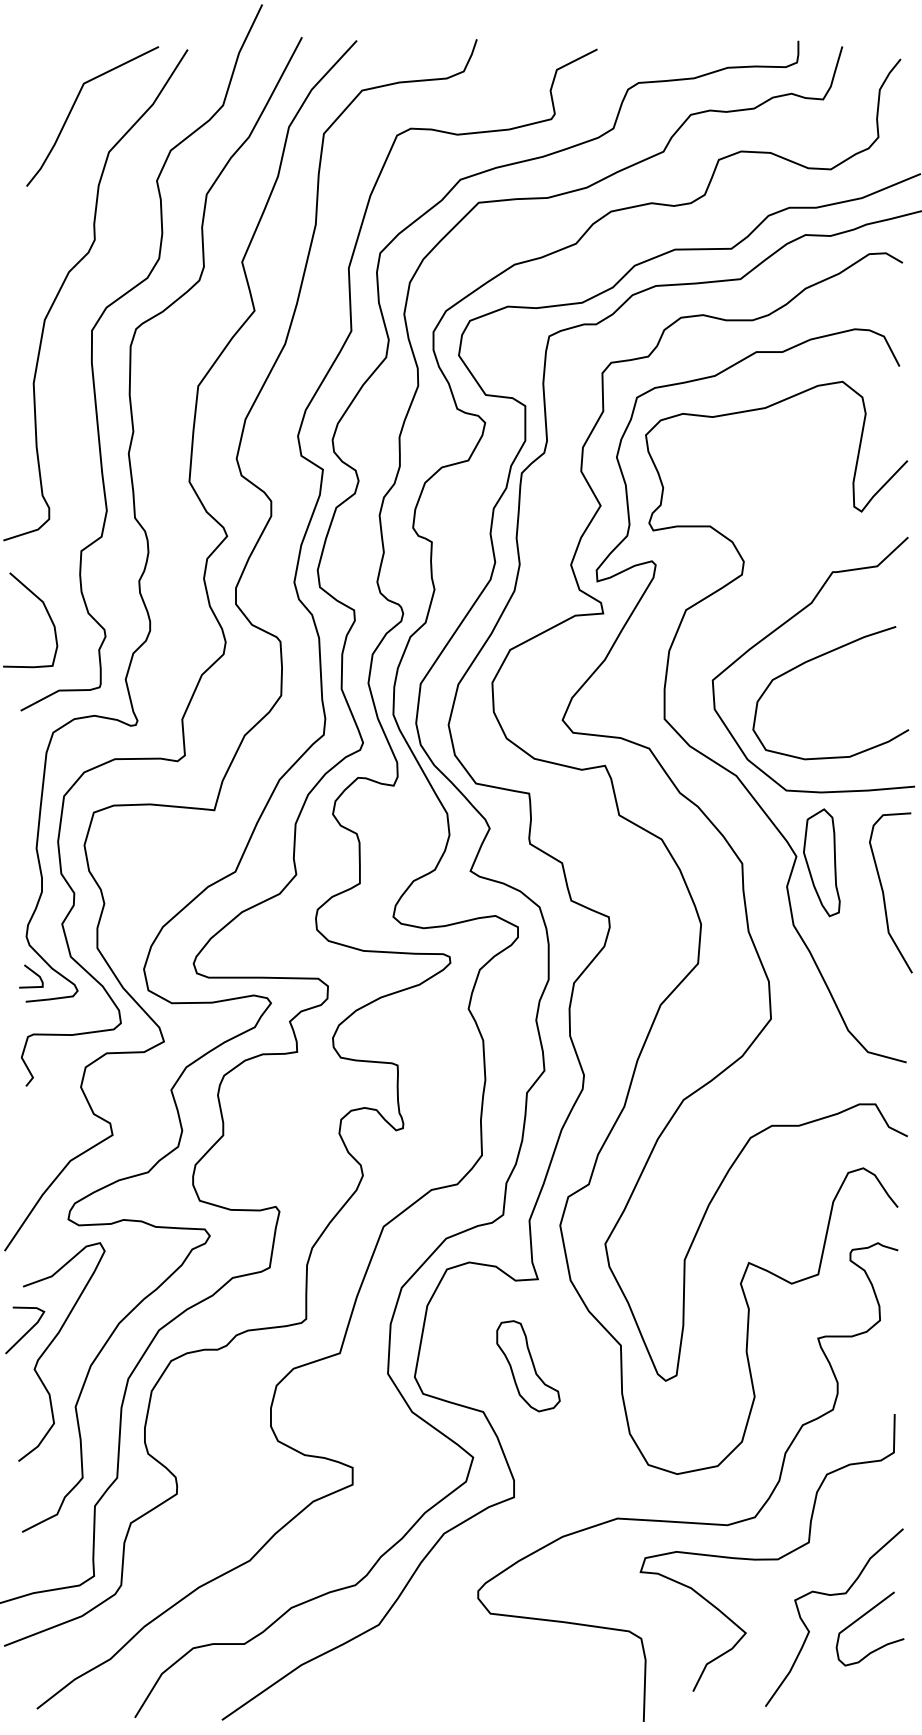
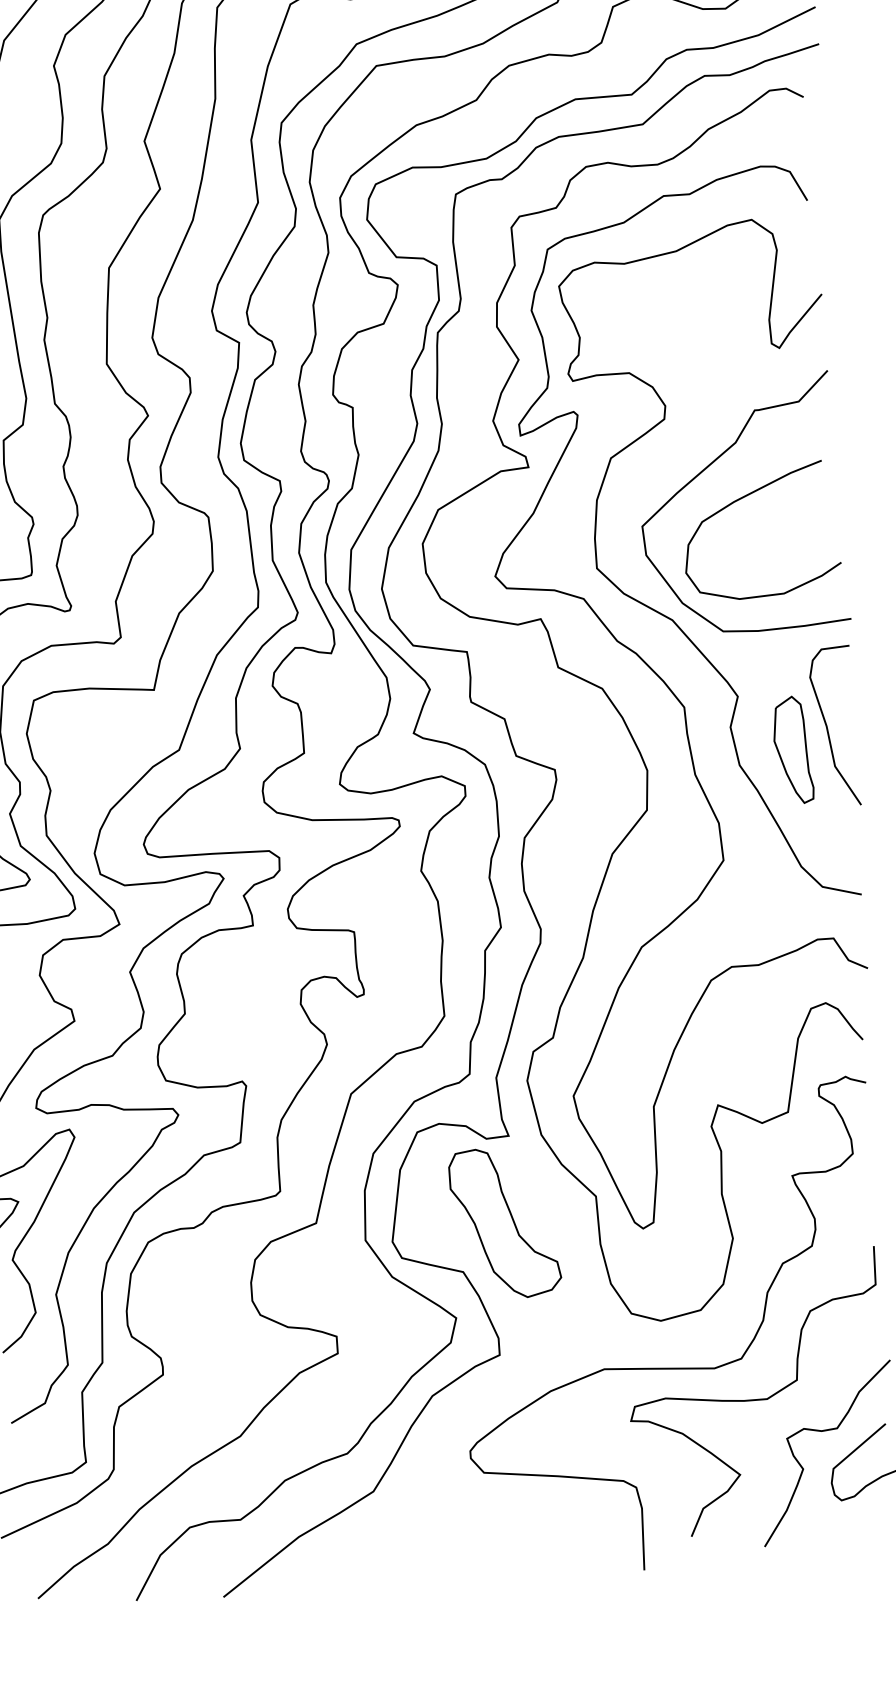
part: (821, 862) -> (792, 749), moved
part: (528, 1366) -> (505, 1223), size x1.67

